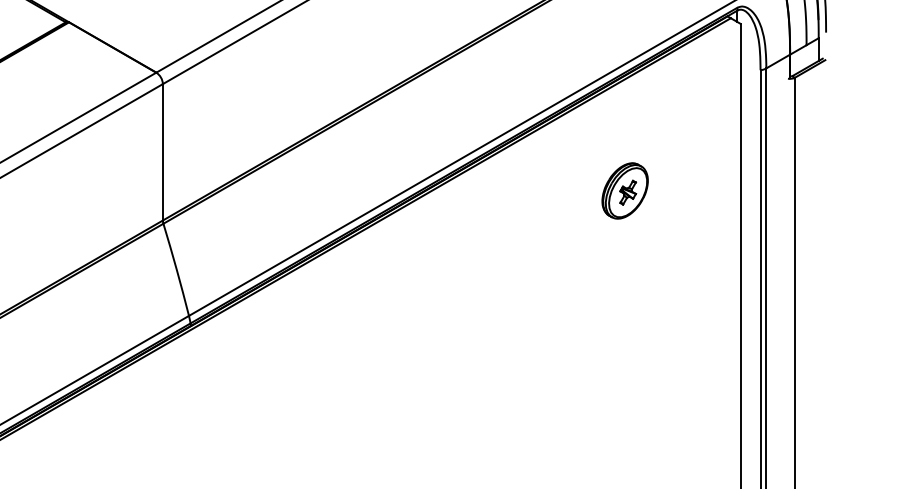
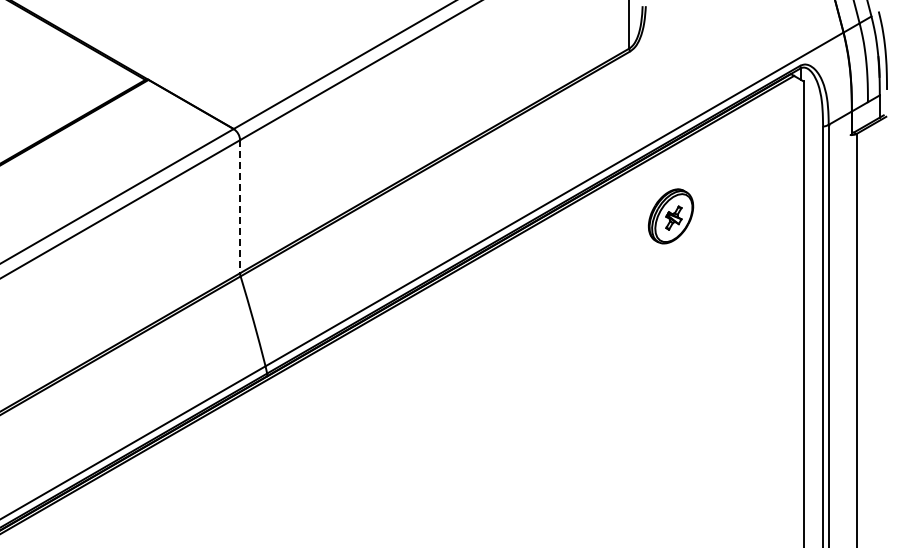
line: (163, 152) -> (240, 206), solid -> dashed
part: (625, 191) -> (671, 216), moved

